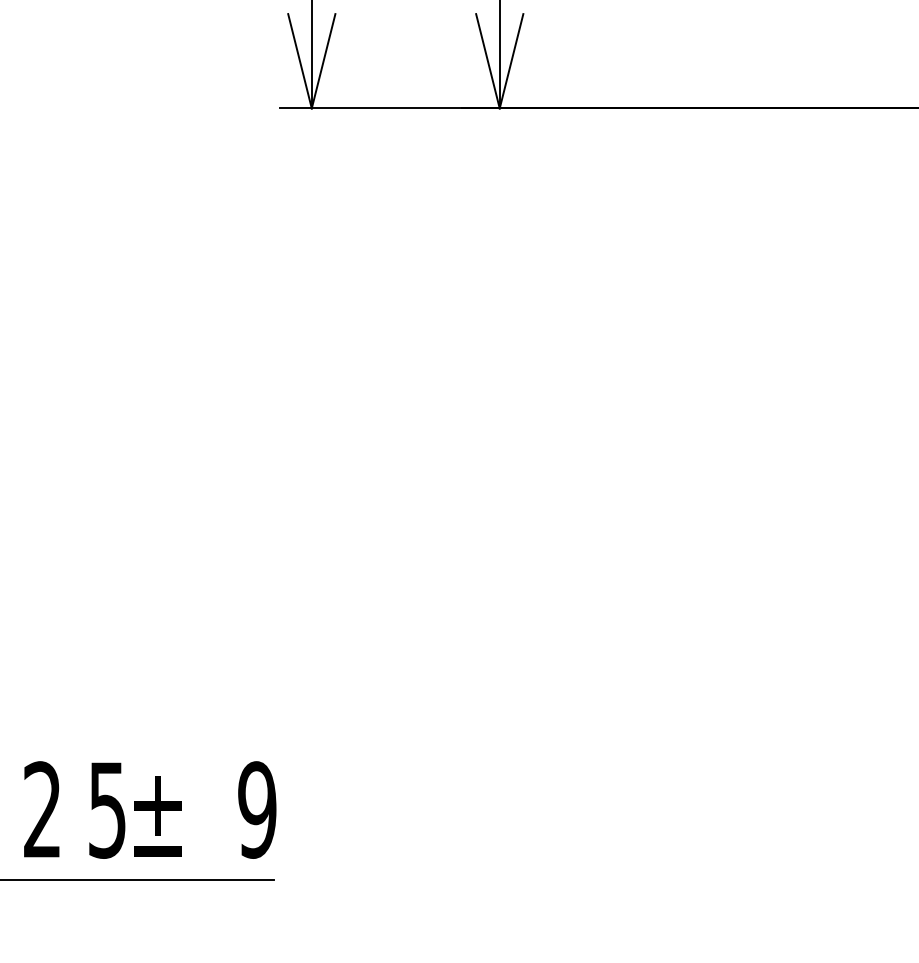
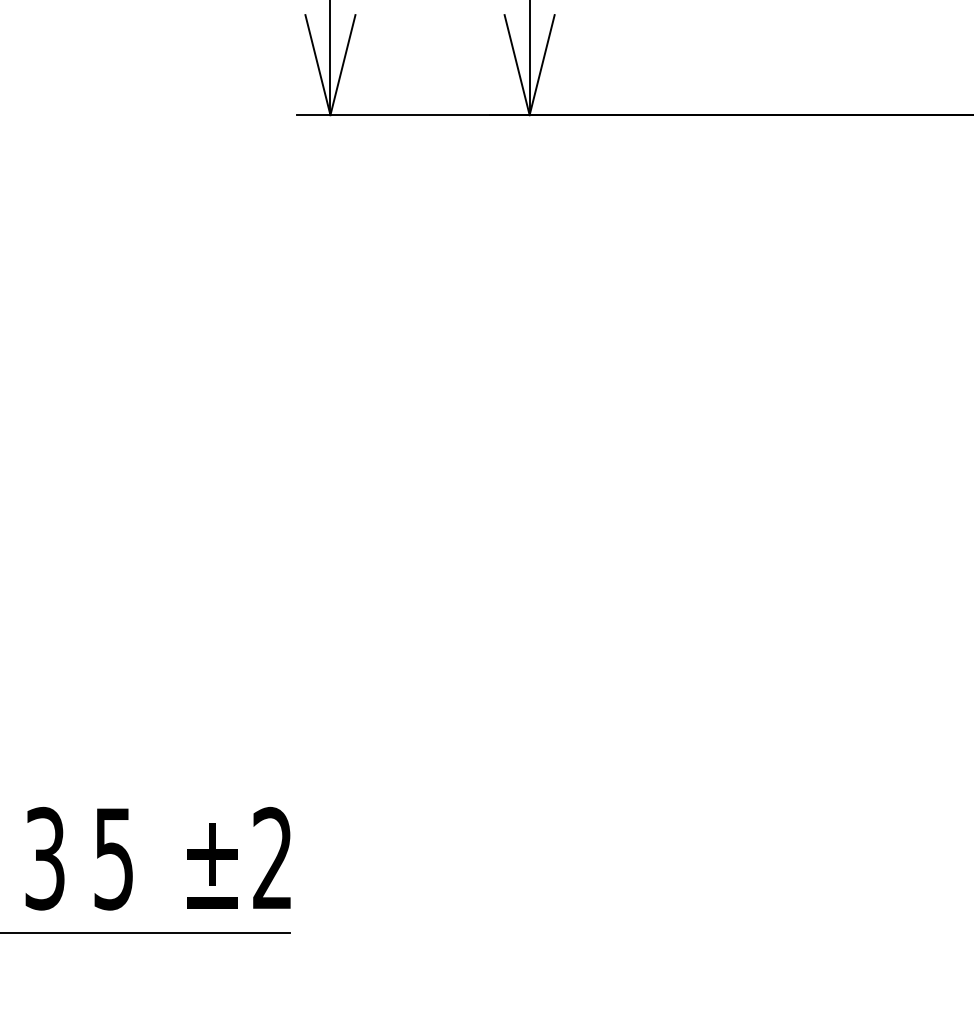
text: (42, 809) -> (45, 858), 2 -> 3
text: (257, 809) -> (272, 858), 9 -> 2
text: (157, 816) -> (211, 865), moved

